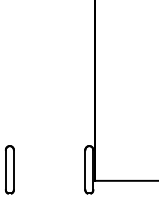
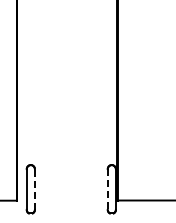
line: (13, 169) -> (34, 188), solid -> dashed
line: (85, 170) -> (107, 189), solid -> dashed

